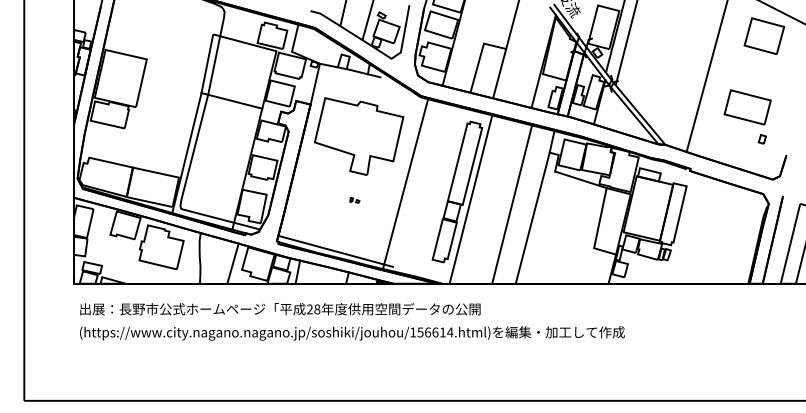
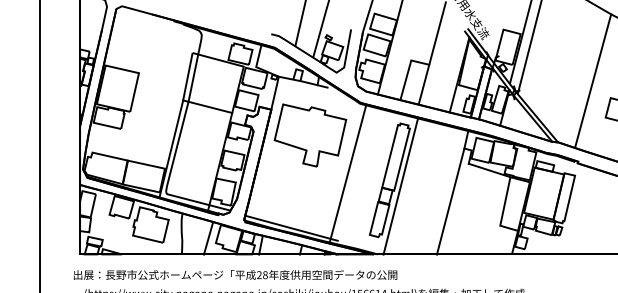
part: (354, 200) -> (306, 187), removed
line: (512, 204) -> (434, 190), removed
text: (280, 309) -> (235, 275), moved

